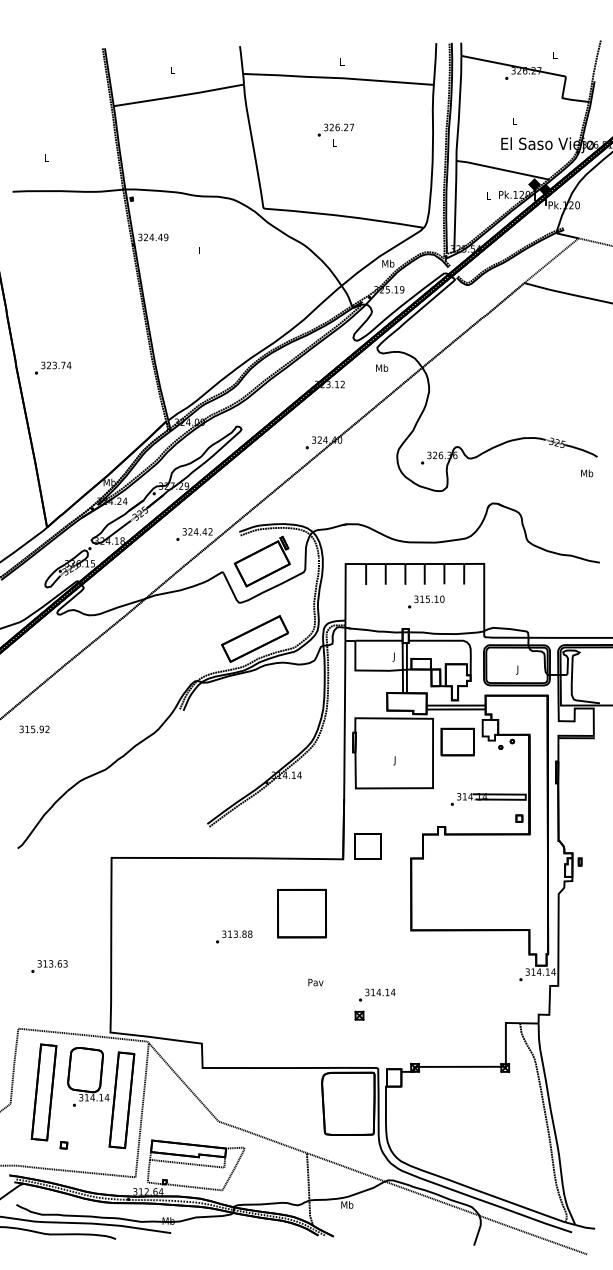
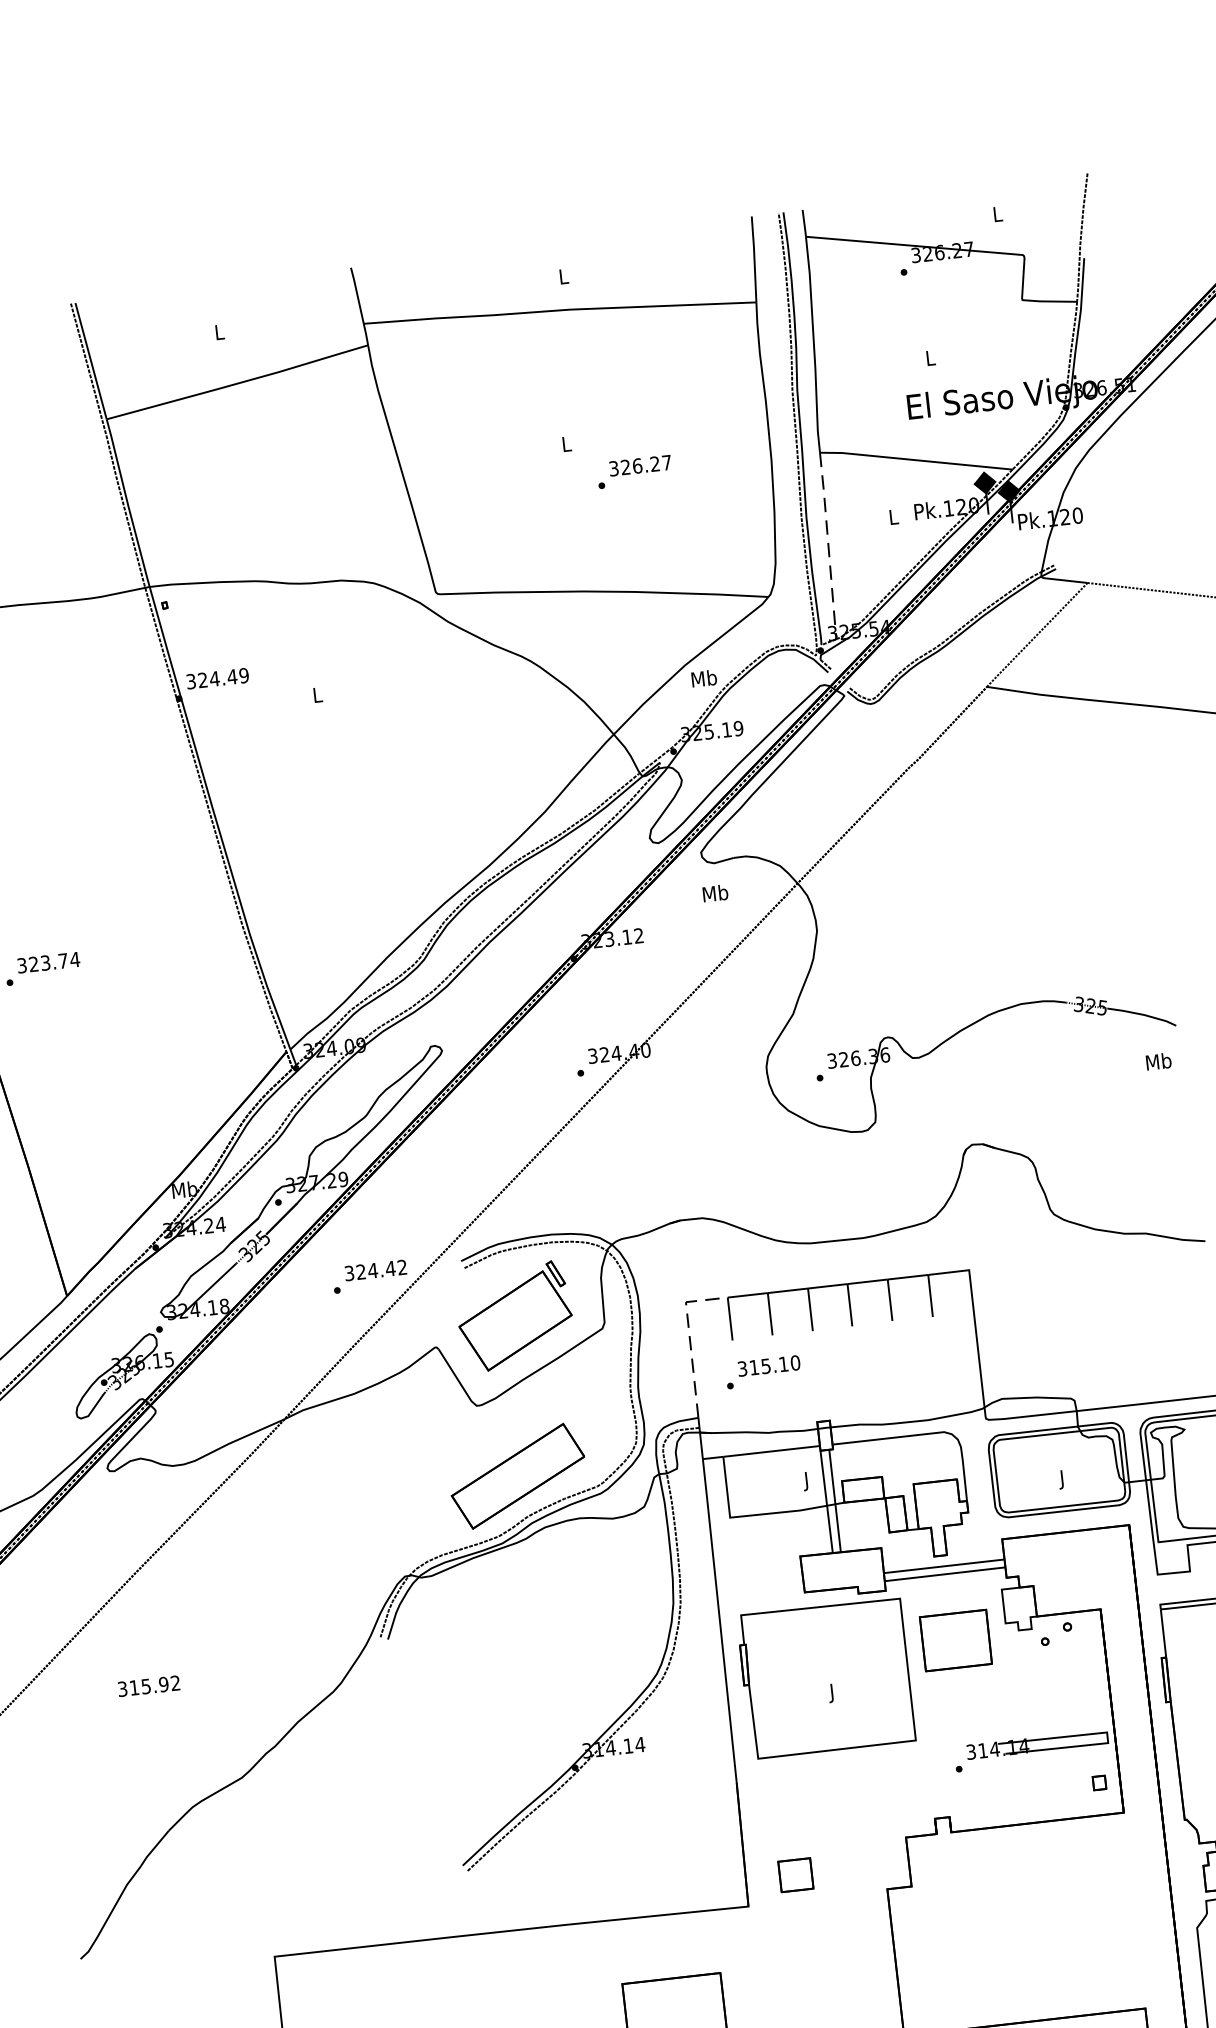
text: (335, 129) -> (633, 470), moved
line: (455, 206) -> (828, 546), solid -> dashed
line: (345, 580) -> (689, 1335), solid -> dashed
text: (426, 601) -> (763, 1371), moved
text: (34, 729) -> (148, 1686), moved
part: (367, 846) -> (795, 1874), size x0.6

